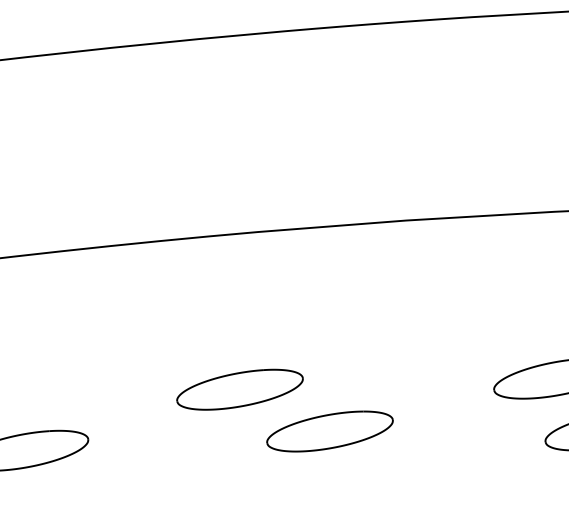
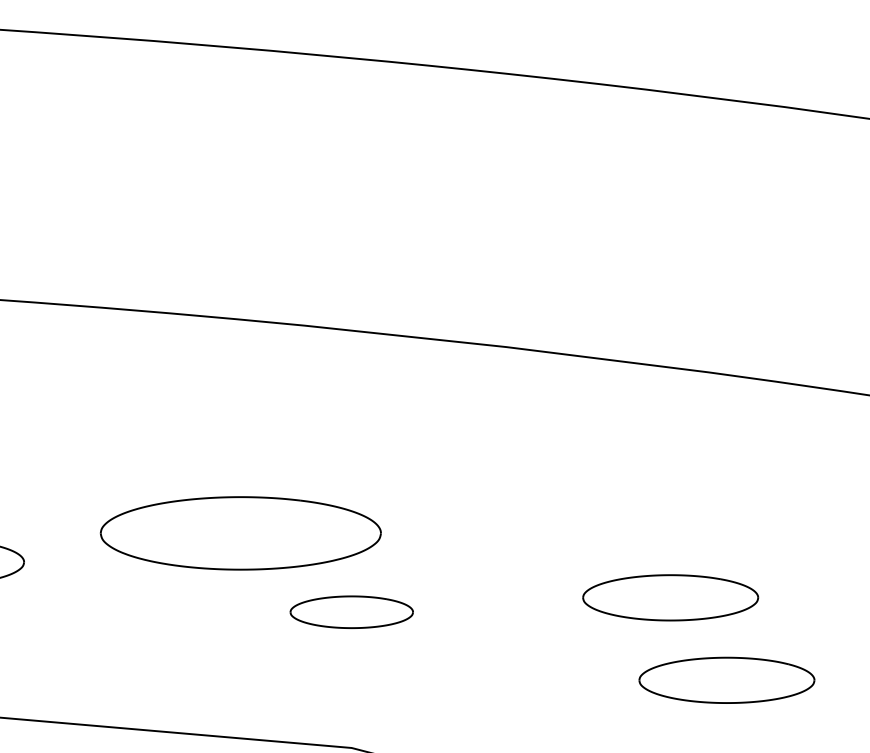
part: (239, 389) -> (240, 533), size x1.6
part: (329, 430) -> (351, 611), size x0.7

